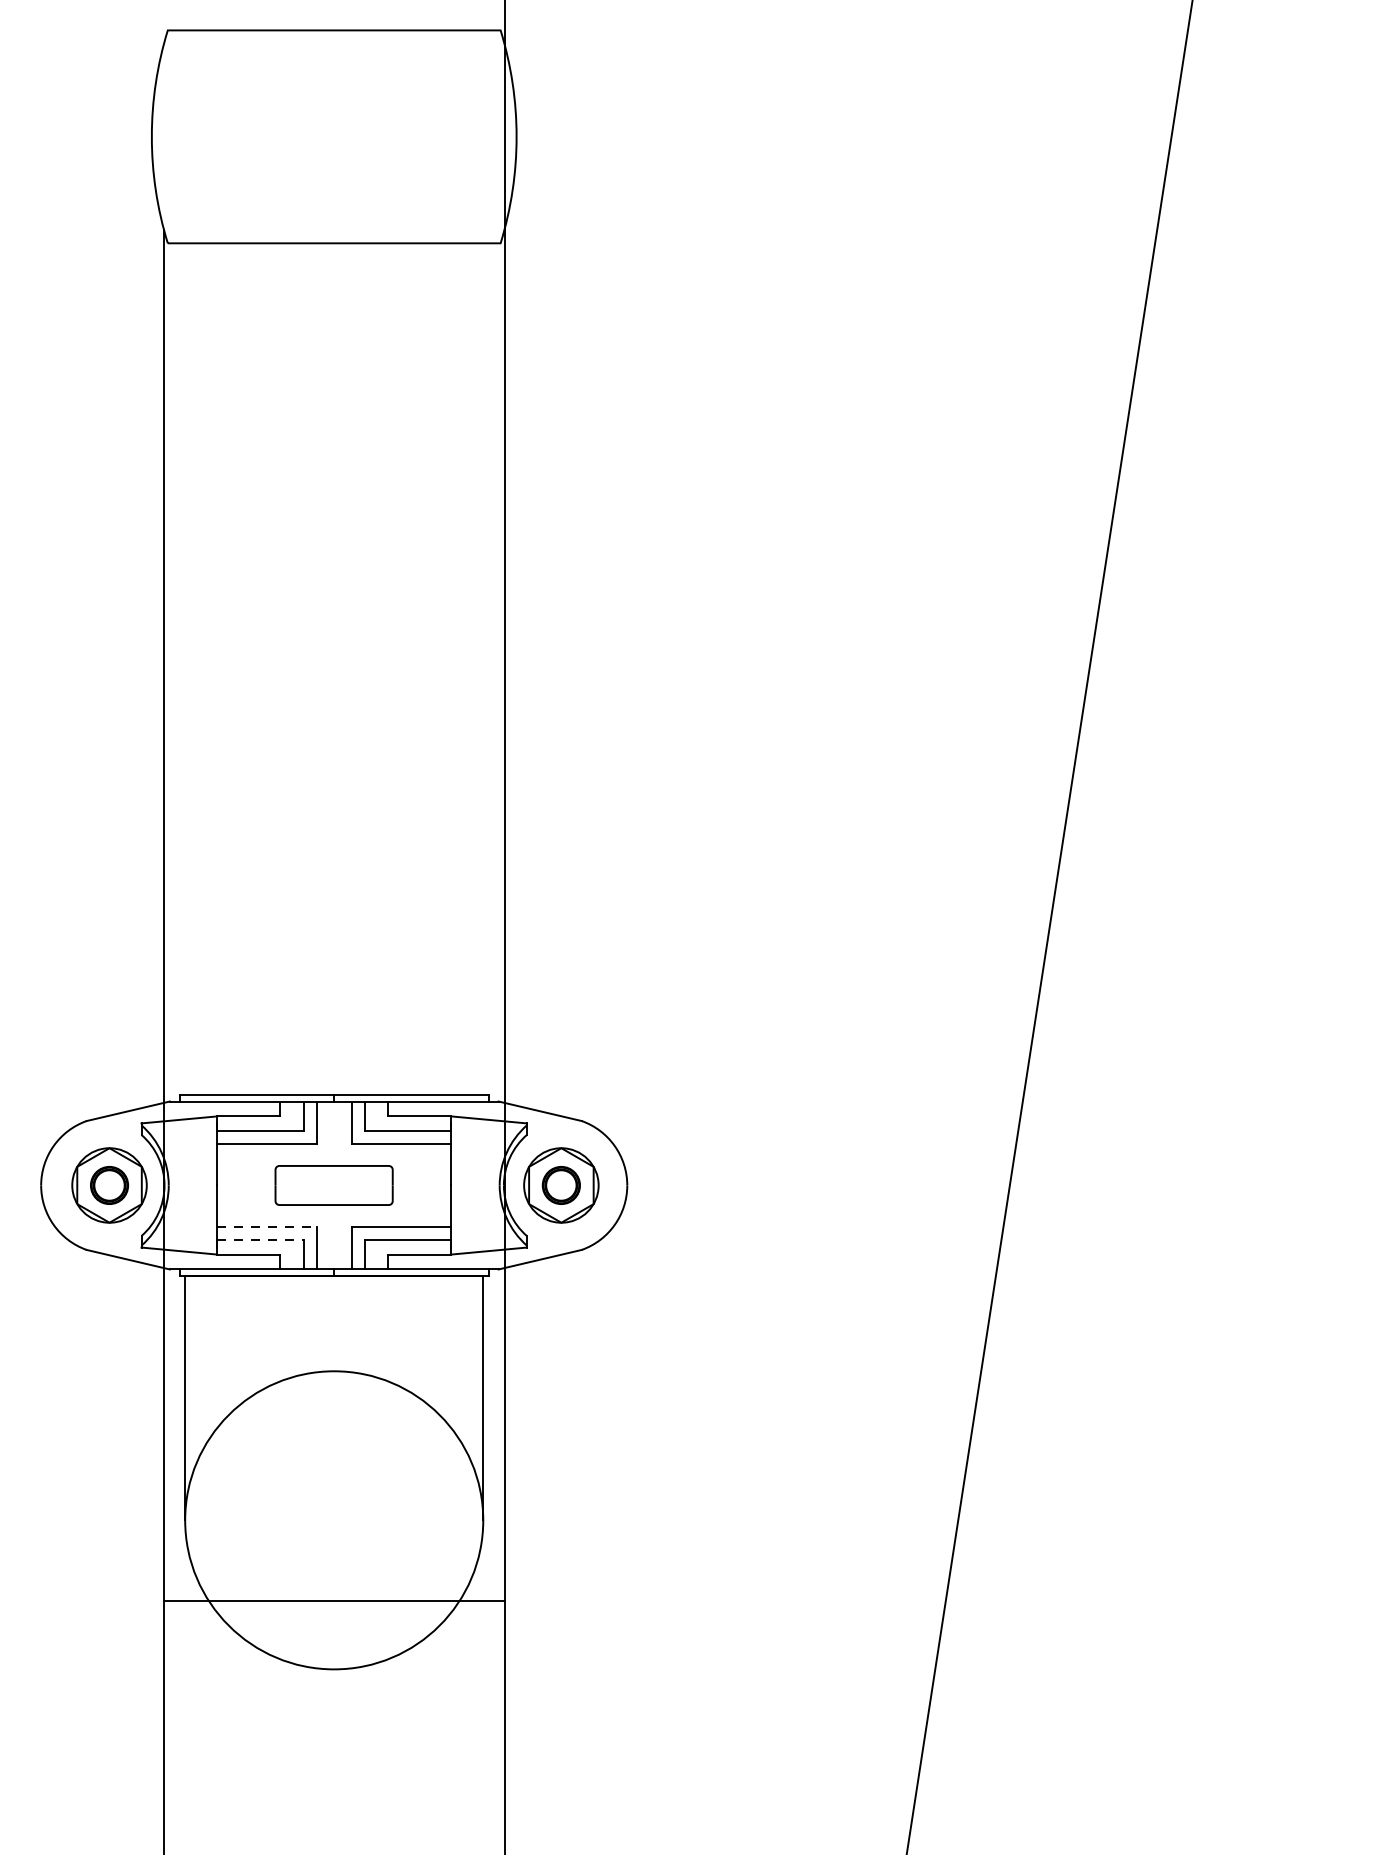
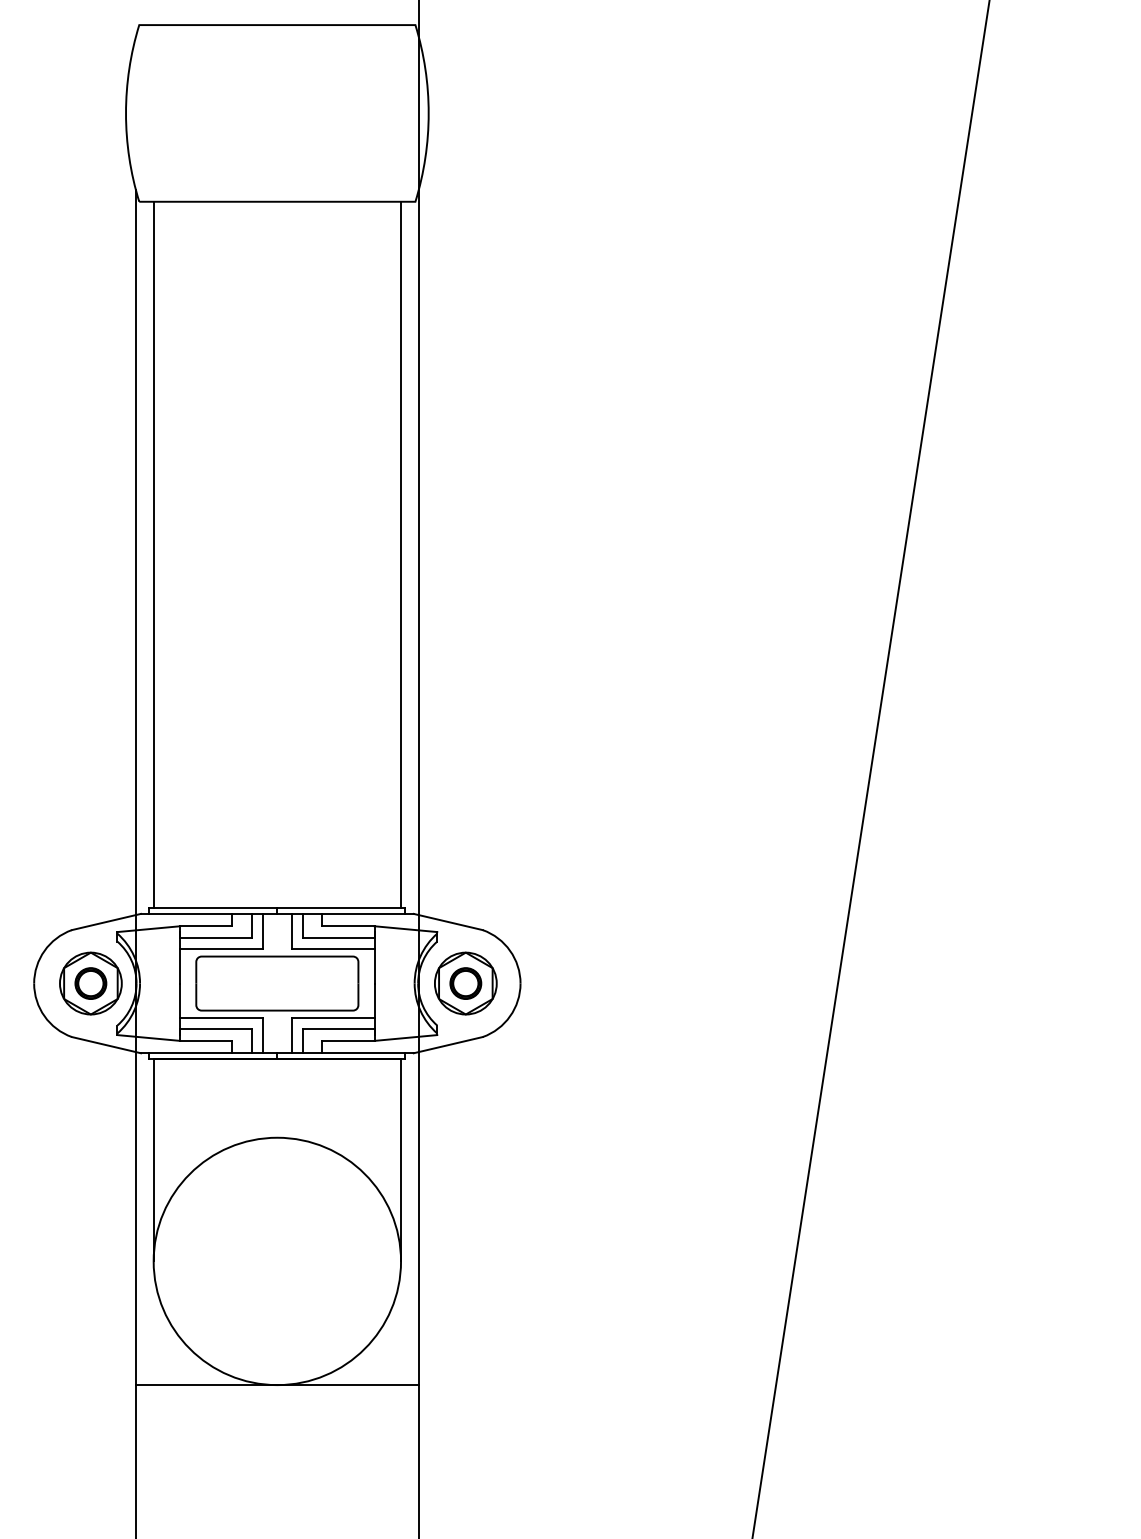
line: (185, 669) -> (153, 555), added
line: (483, 669) -> (401, 555), added
part: (333, 1185) -> (276, 983), size x1.67
line: (266, 1227) -> (221, 1018), dashed -> solid
line: (260, 1240) -> (216, 1029), dashed -> solid
line: (333, 1601) -> (276, 1385), moved

